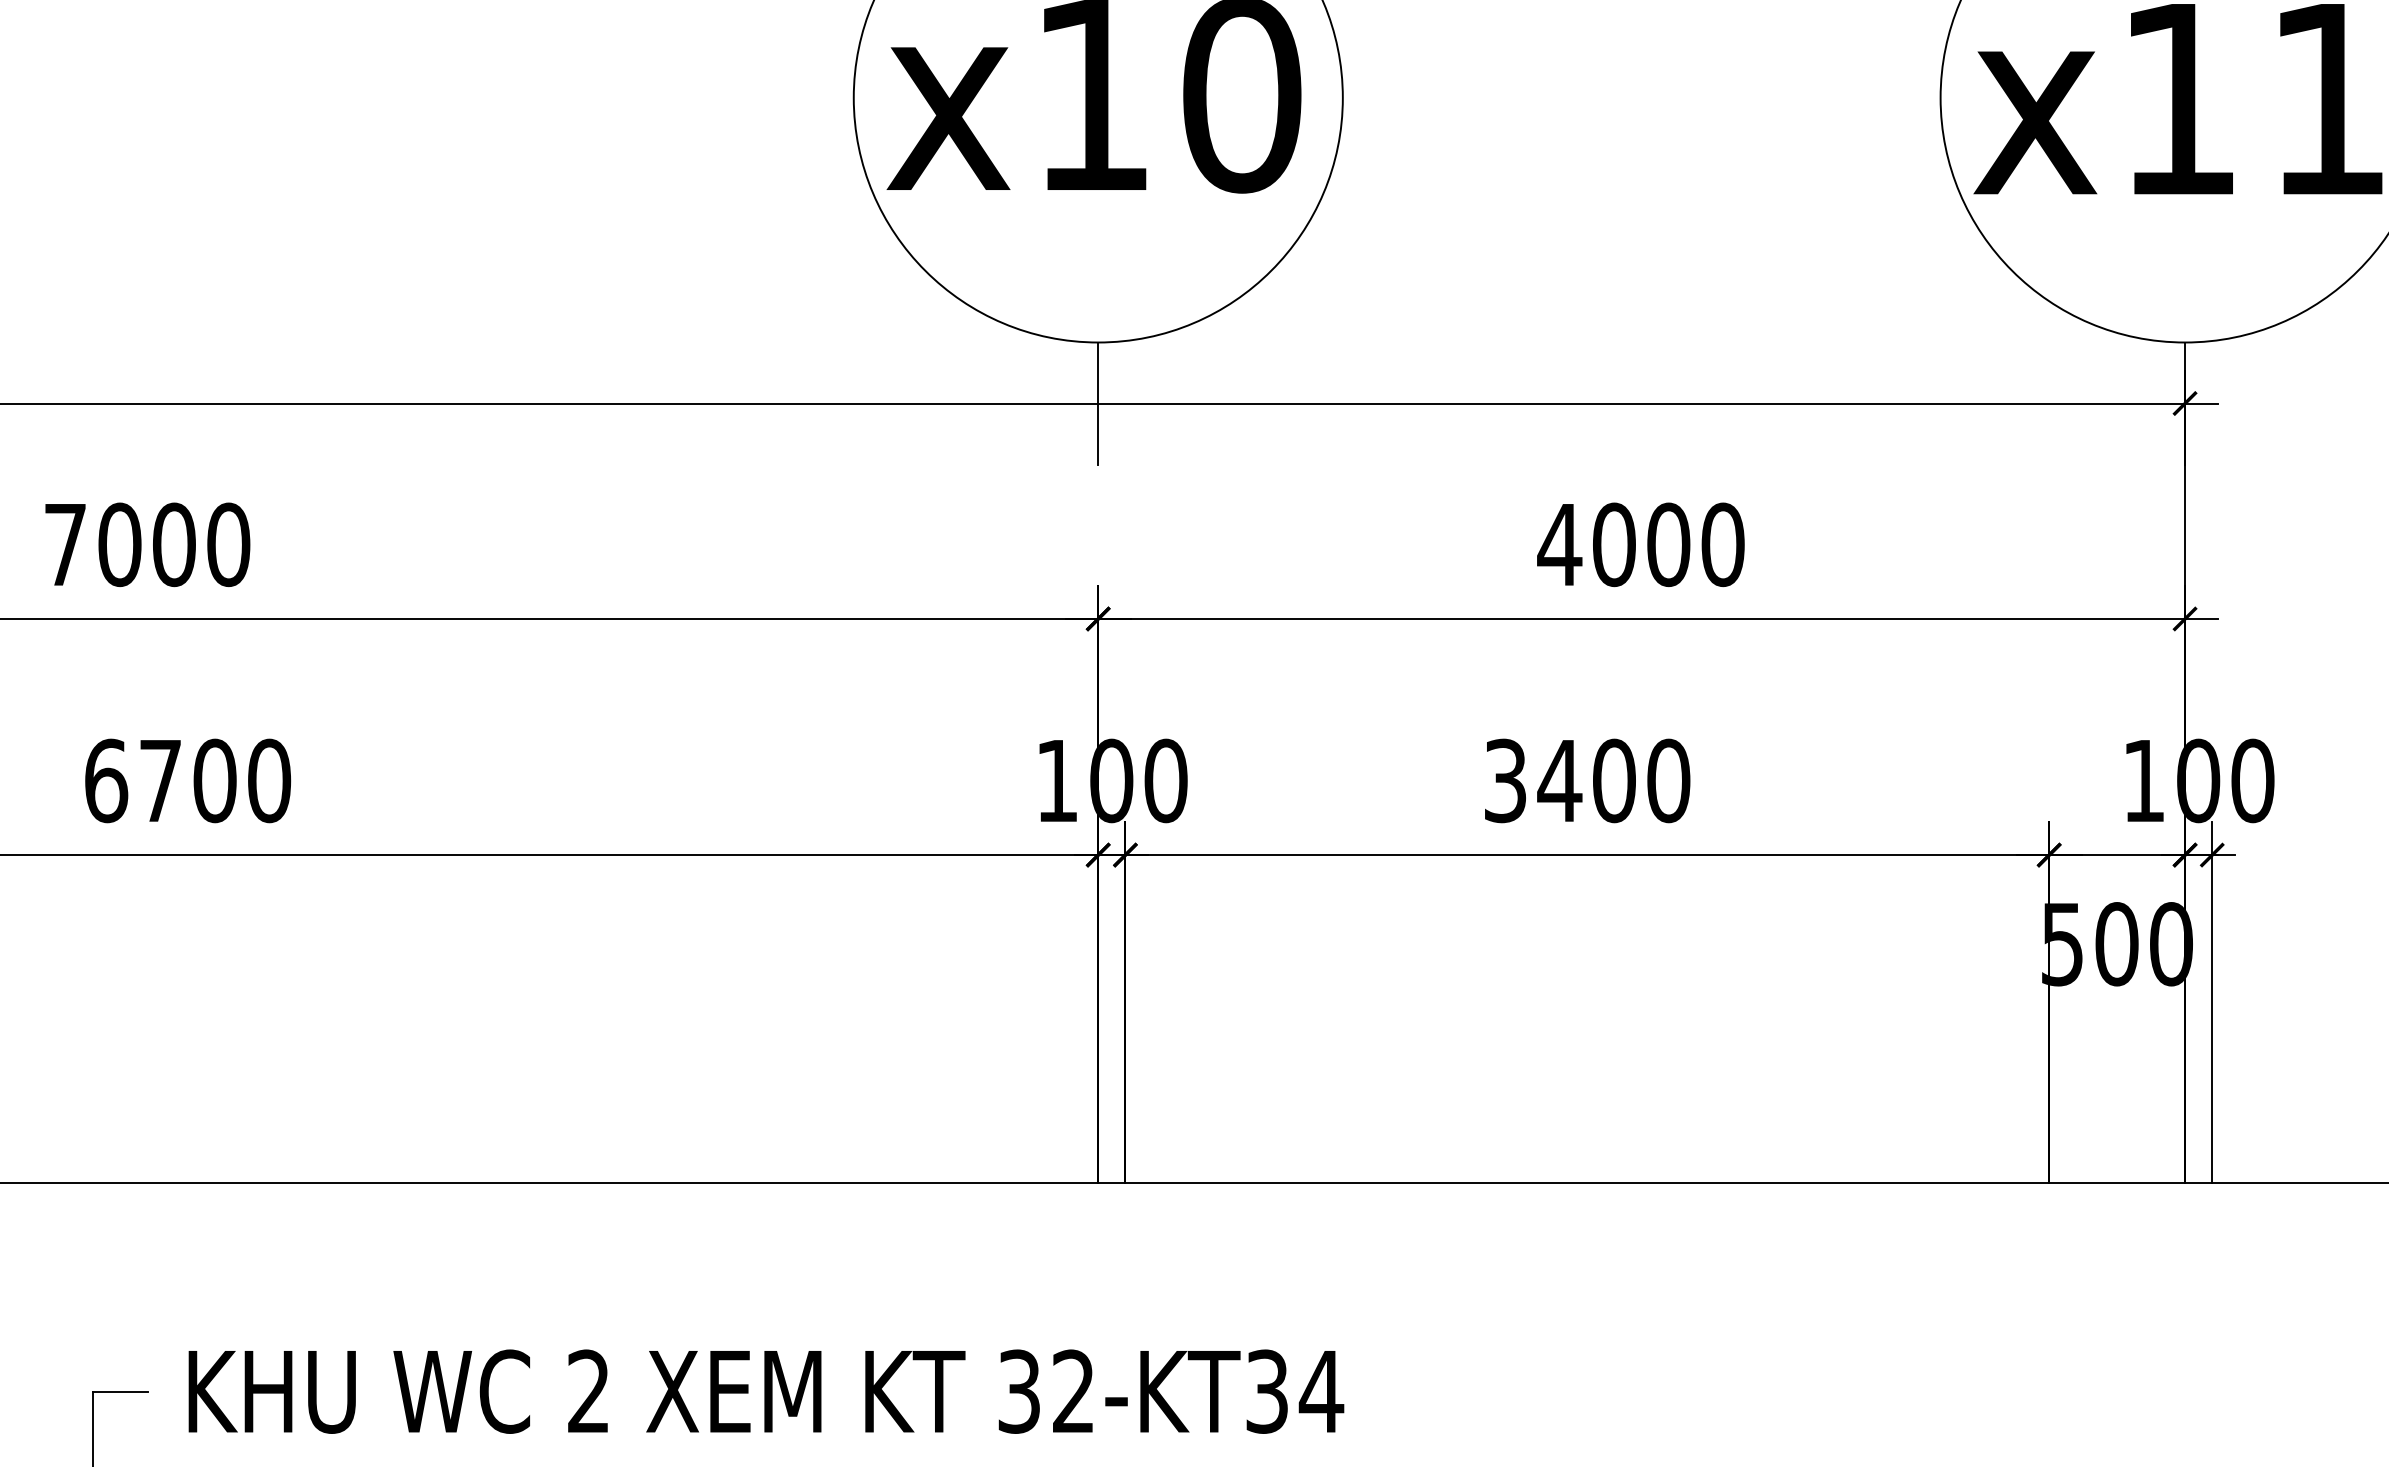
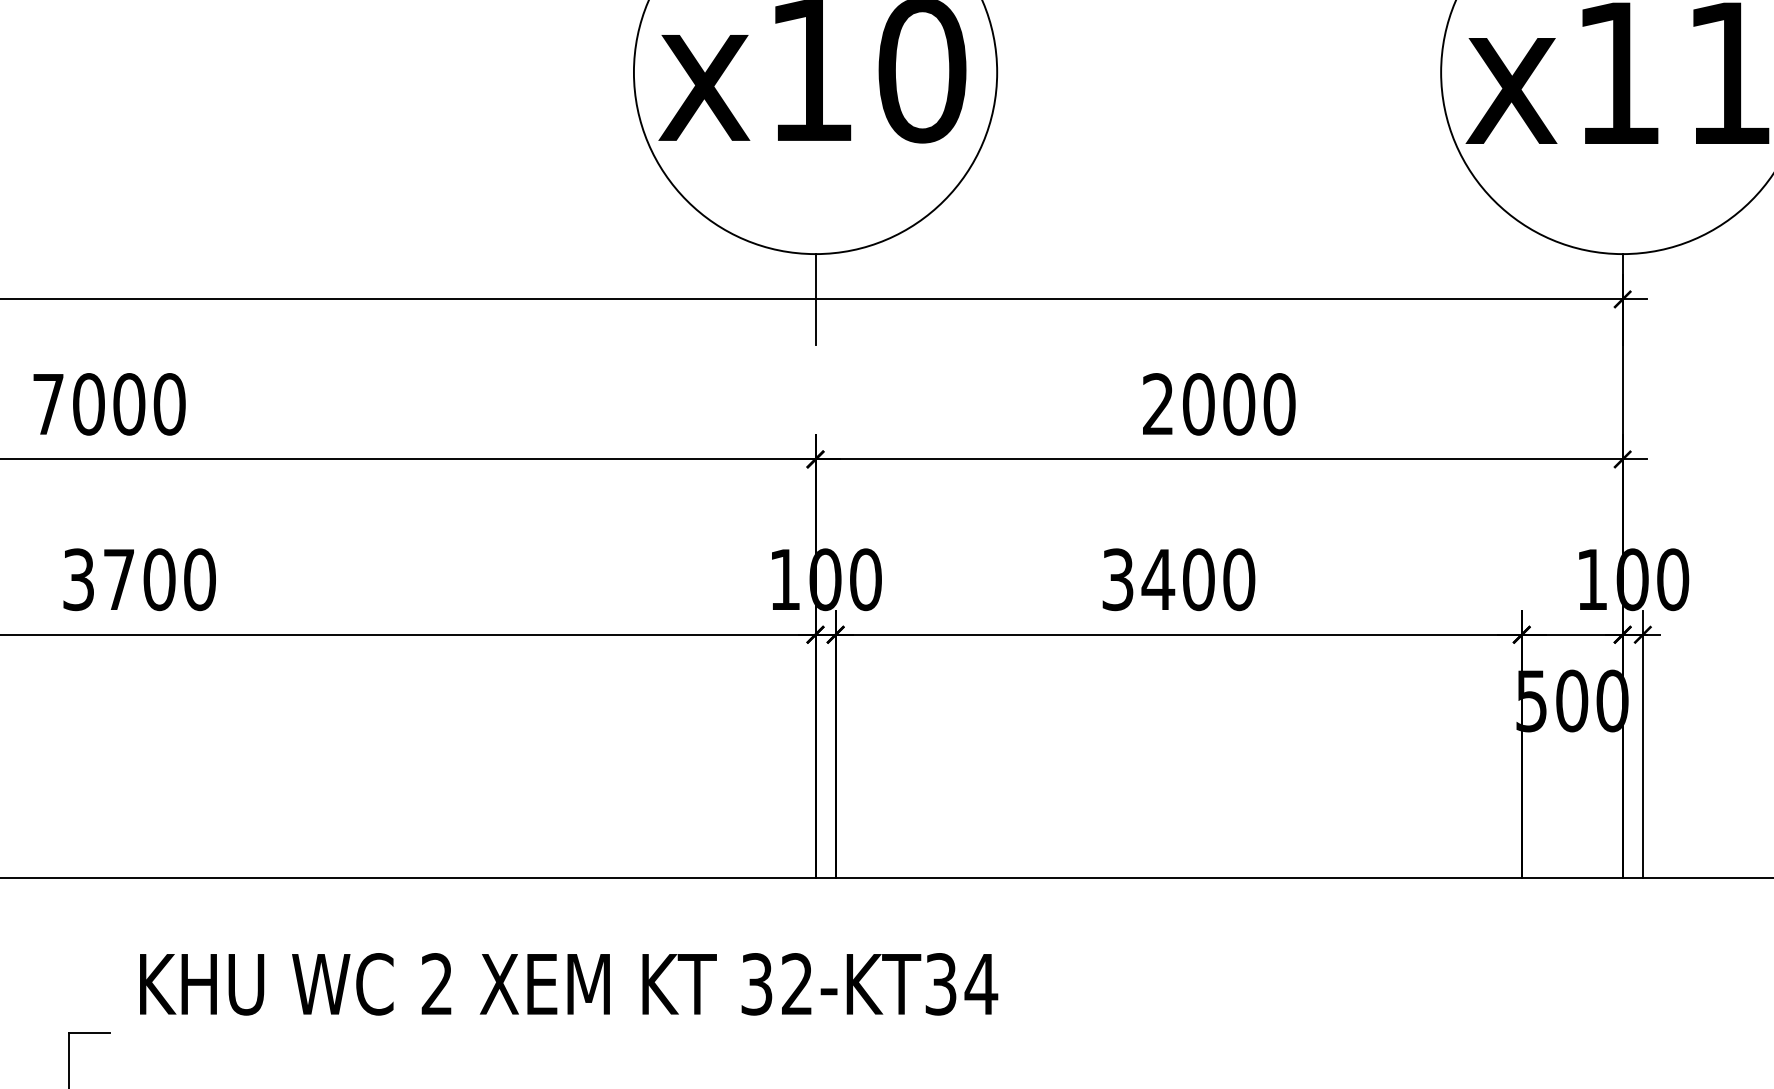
text: (1559, 543) -> (1158, 403), 4000 -> 2000
text: (106, 780) -> (78, 579), 6700 -> 3700
text: (766, 1391) -> (569, 984), moved

